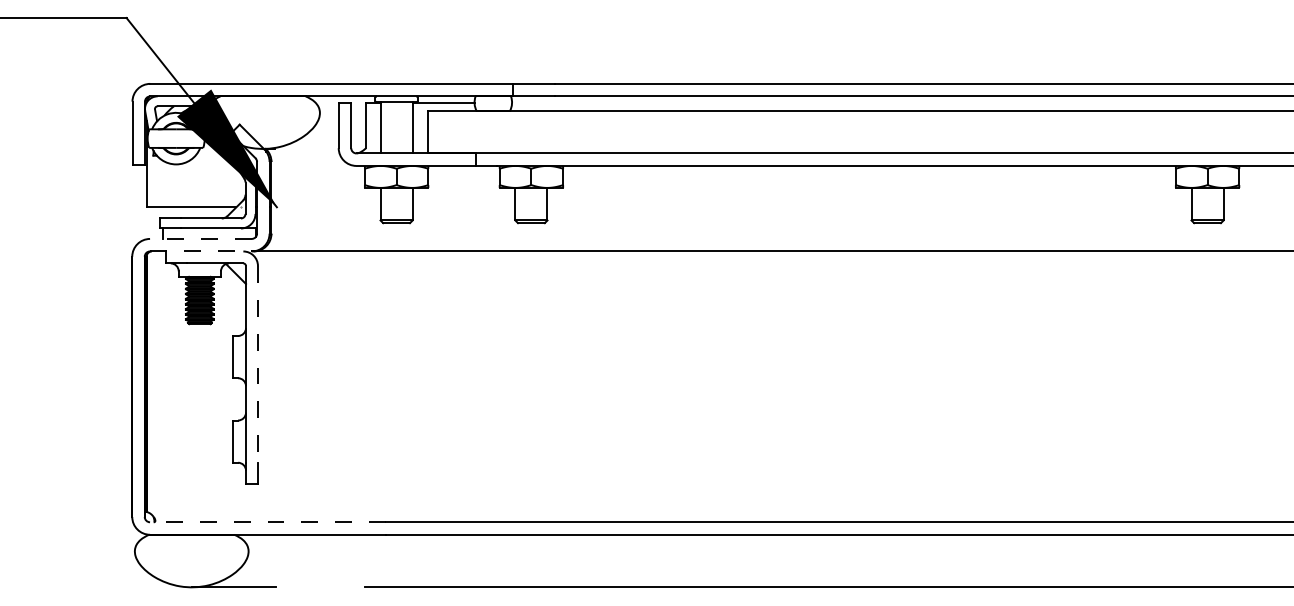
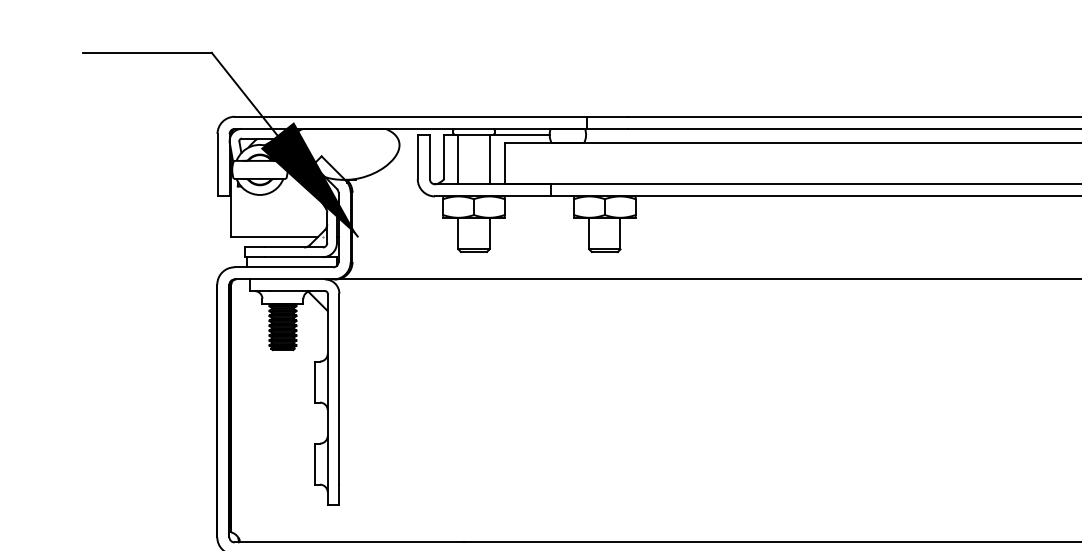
line: (200, 238) -> (283, 266), dashed -> solid
line: (200, 251) -> (283, 279), dashed -> solid
line: (257, 364) -> (338, 389), dashed -> solid
line: (267, 522) -> (348, 542), dashed -> solid

